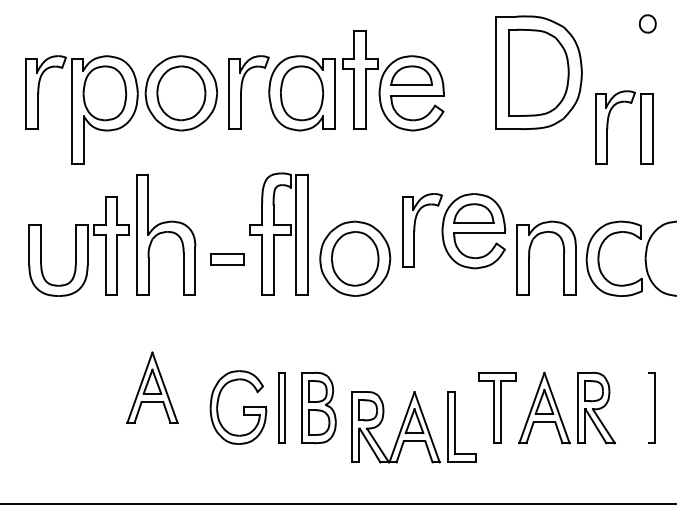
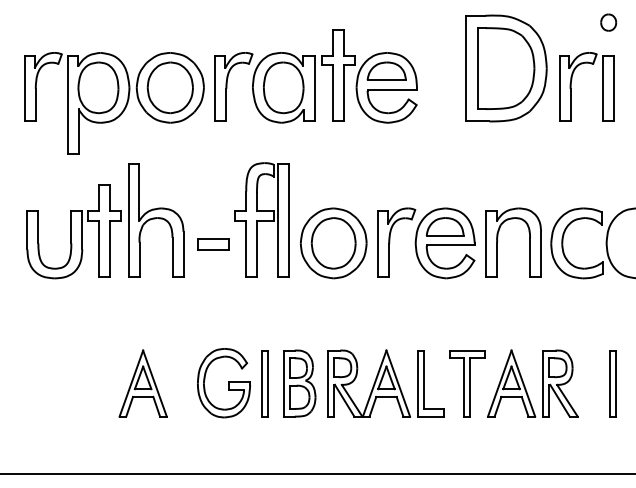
part: (608, 127) -> (571, 86), moved
part: (453, 231) -> (426, 243), moved
part: (151, 387) -> (142, 383), moved
line: (648, 407) -> (609, 383), added
part: (413, 427) -> (385, 383), moved

